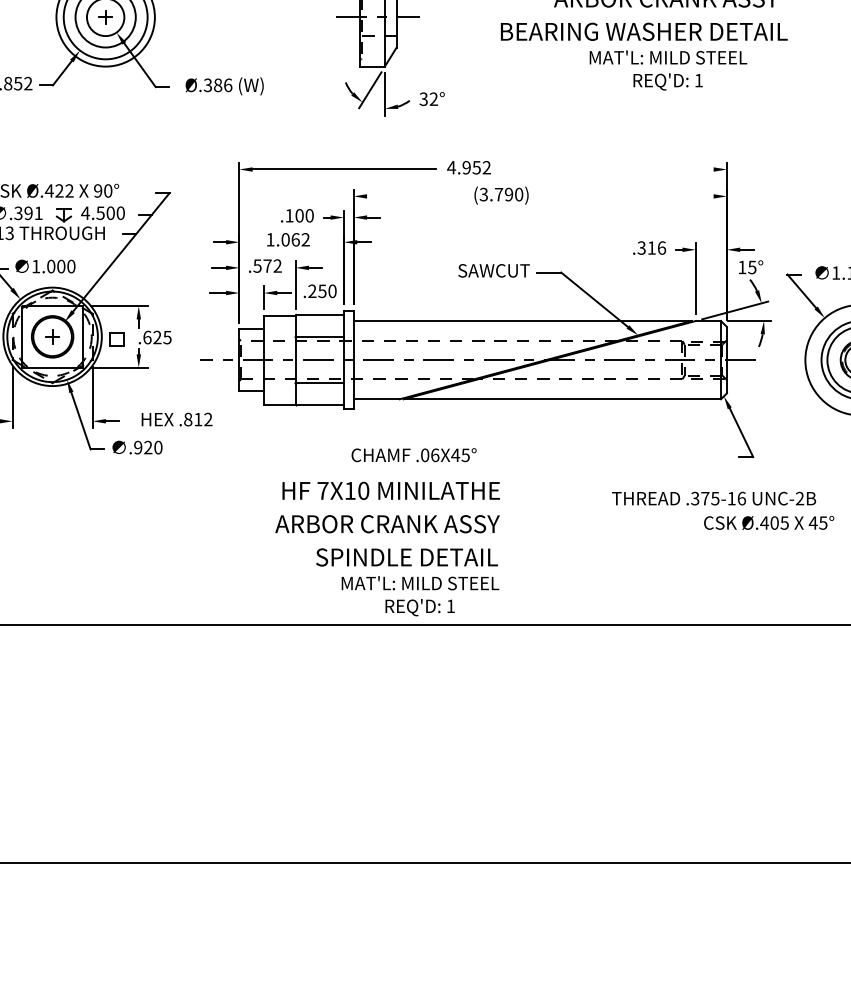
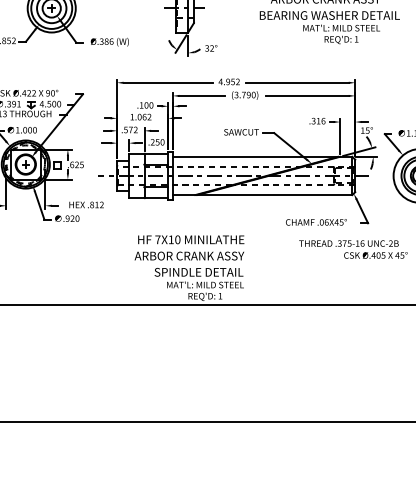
text: (643, 56) -> (329, 27), moved
line: (606, 168) -> (296, 82), added
line: (412, 195) -> (201, 95), added
line: (627, 195) -> (306, 95), added
text: (414, 455) -> (316, 222), moved

